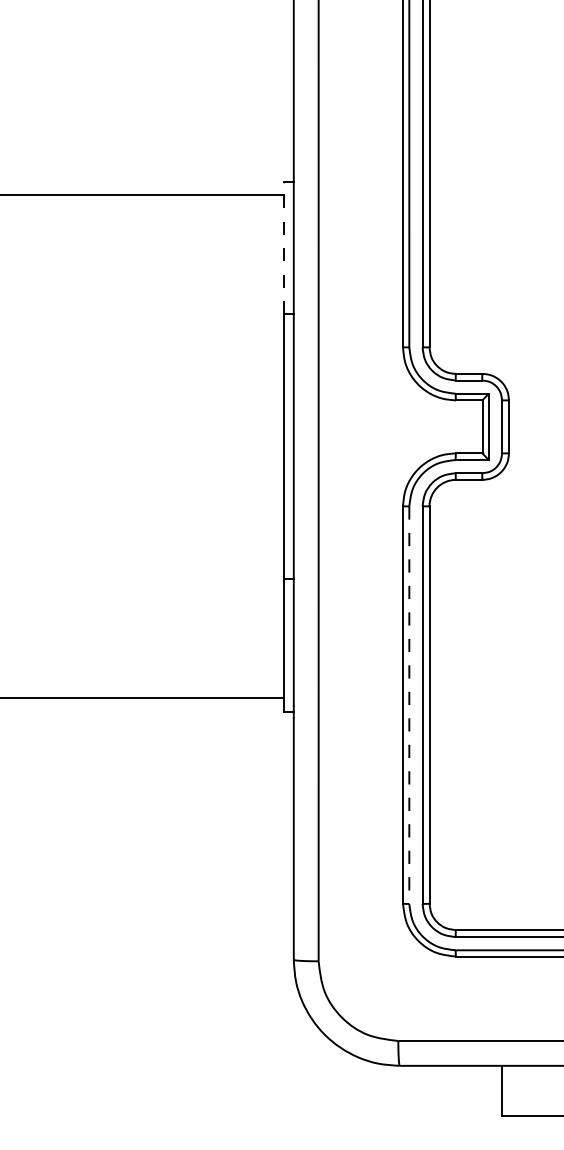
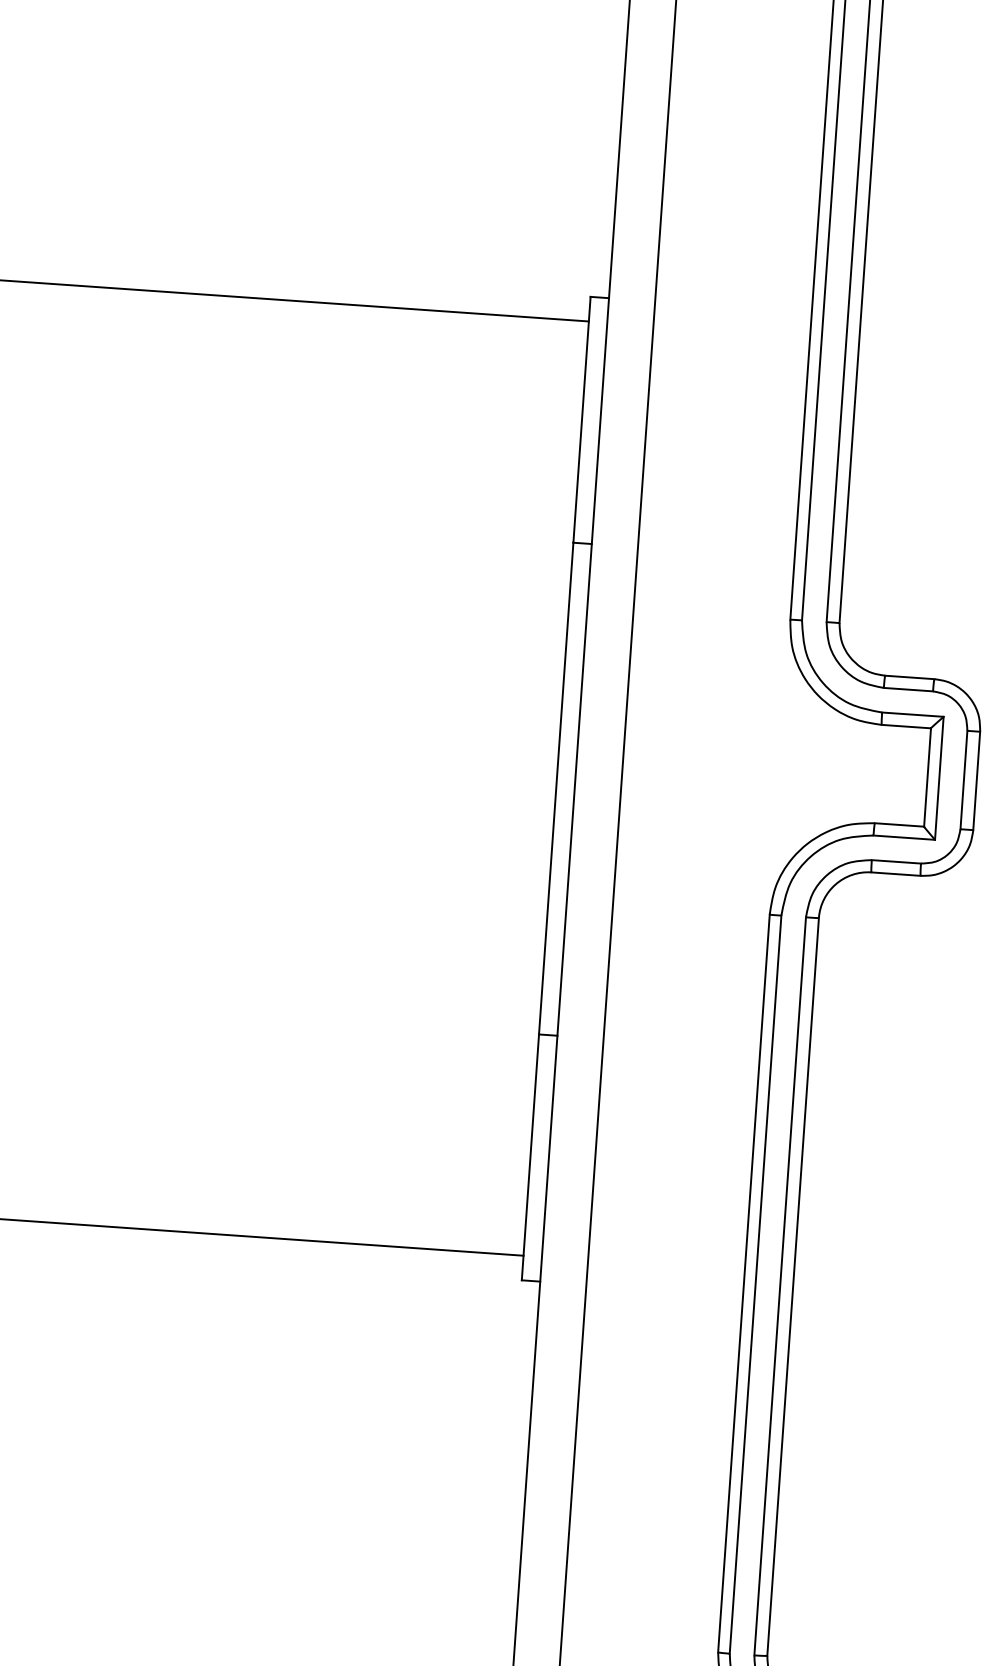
line: (283, 247) -> (581, 418), dashed -> solid
line: (409, 705) -> (755, 1285), dashed -> solid

